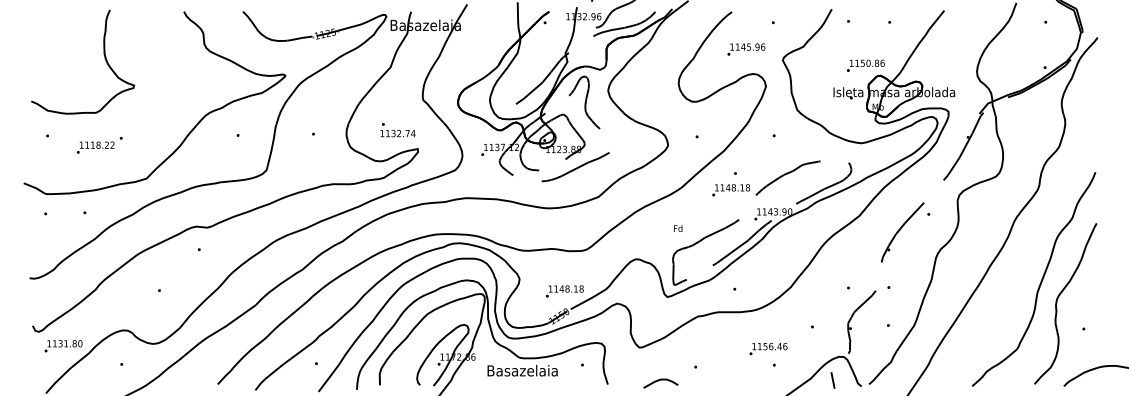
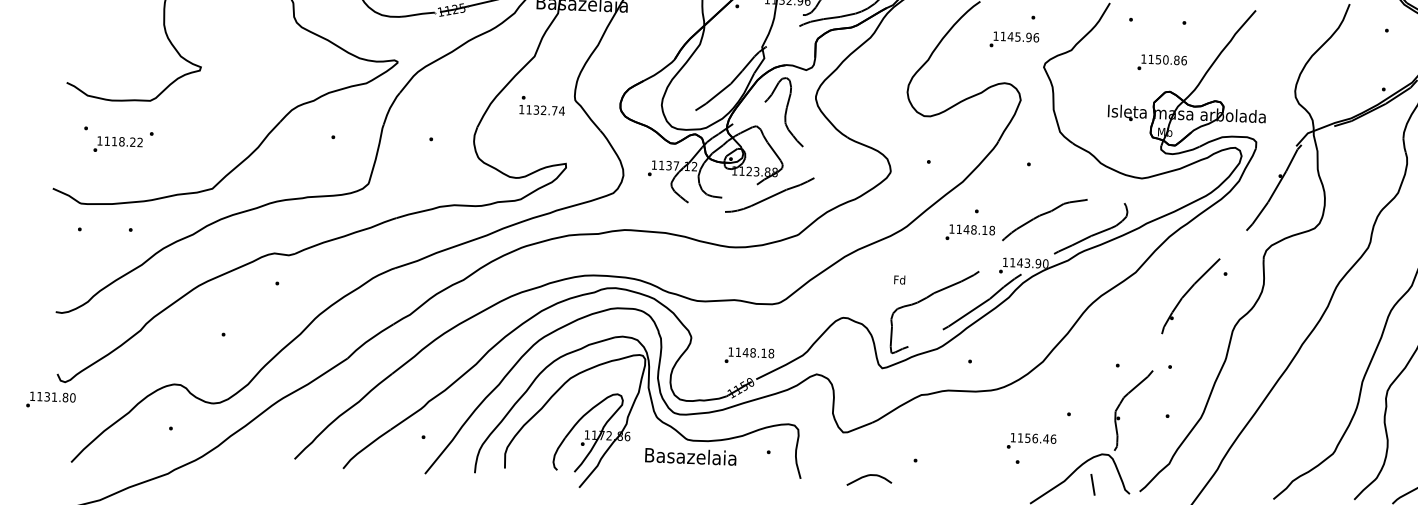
text: (746, 49) -> (1014, 40), moved
text: (865, 65) -> (1161, 62), moved
text: (397, 130) -> (541, 106), moved
text: (99, 145) -> (123, 142), moved
text: (63, 346) -> (50, 400), moved
text: (768, 349) -> (1031, 442), moved

